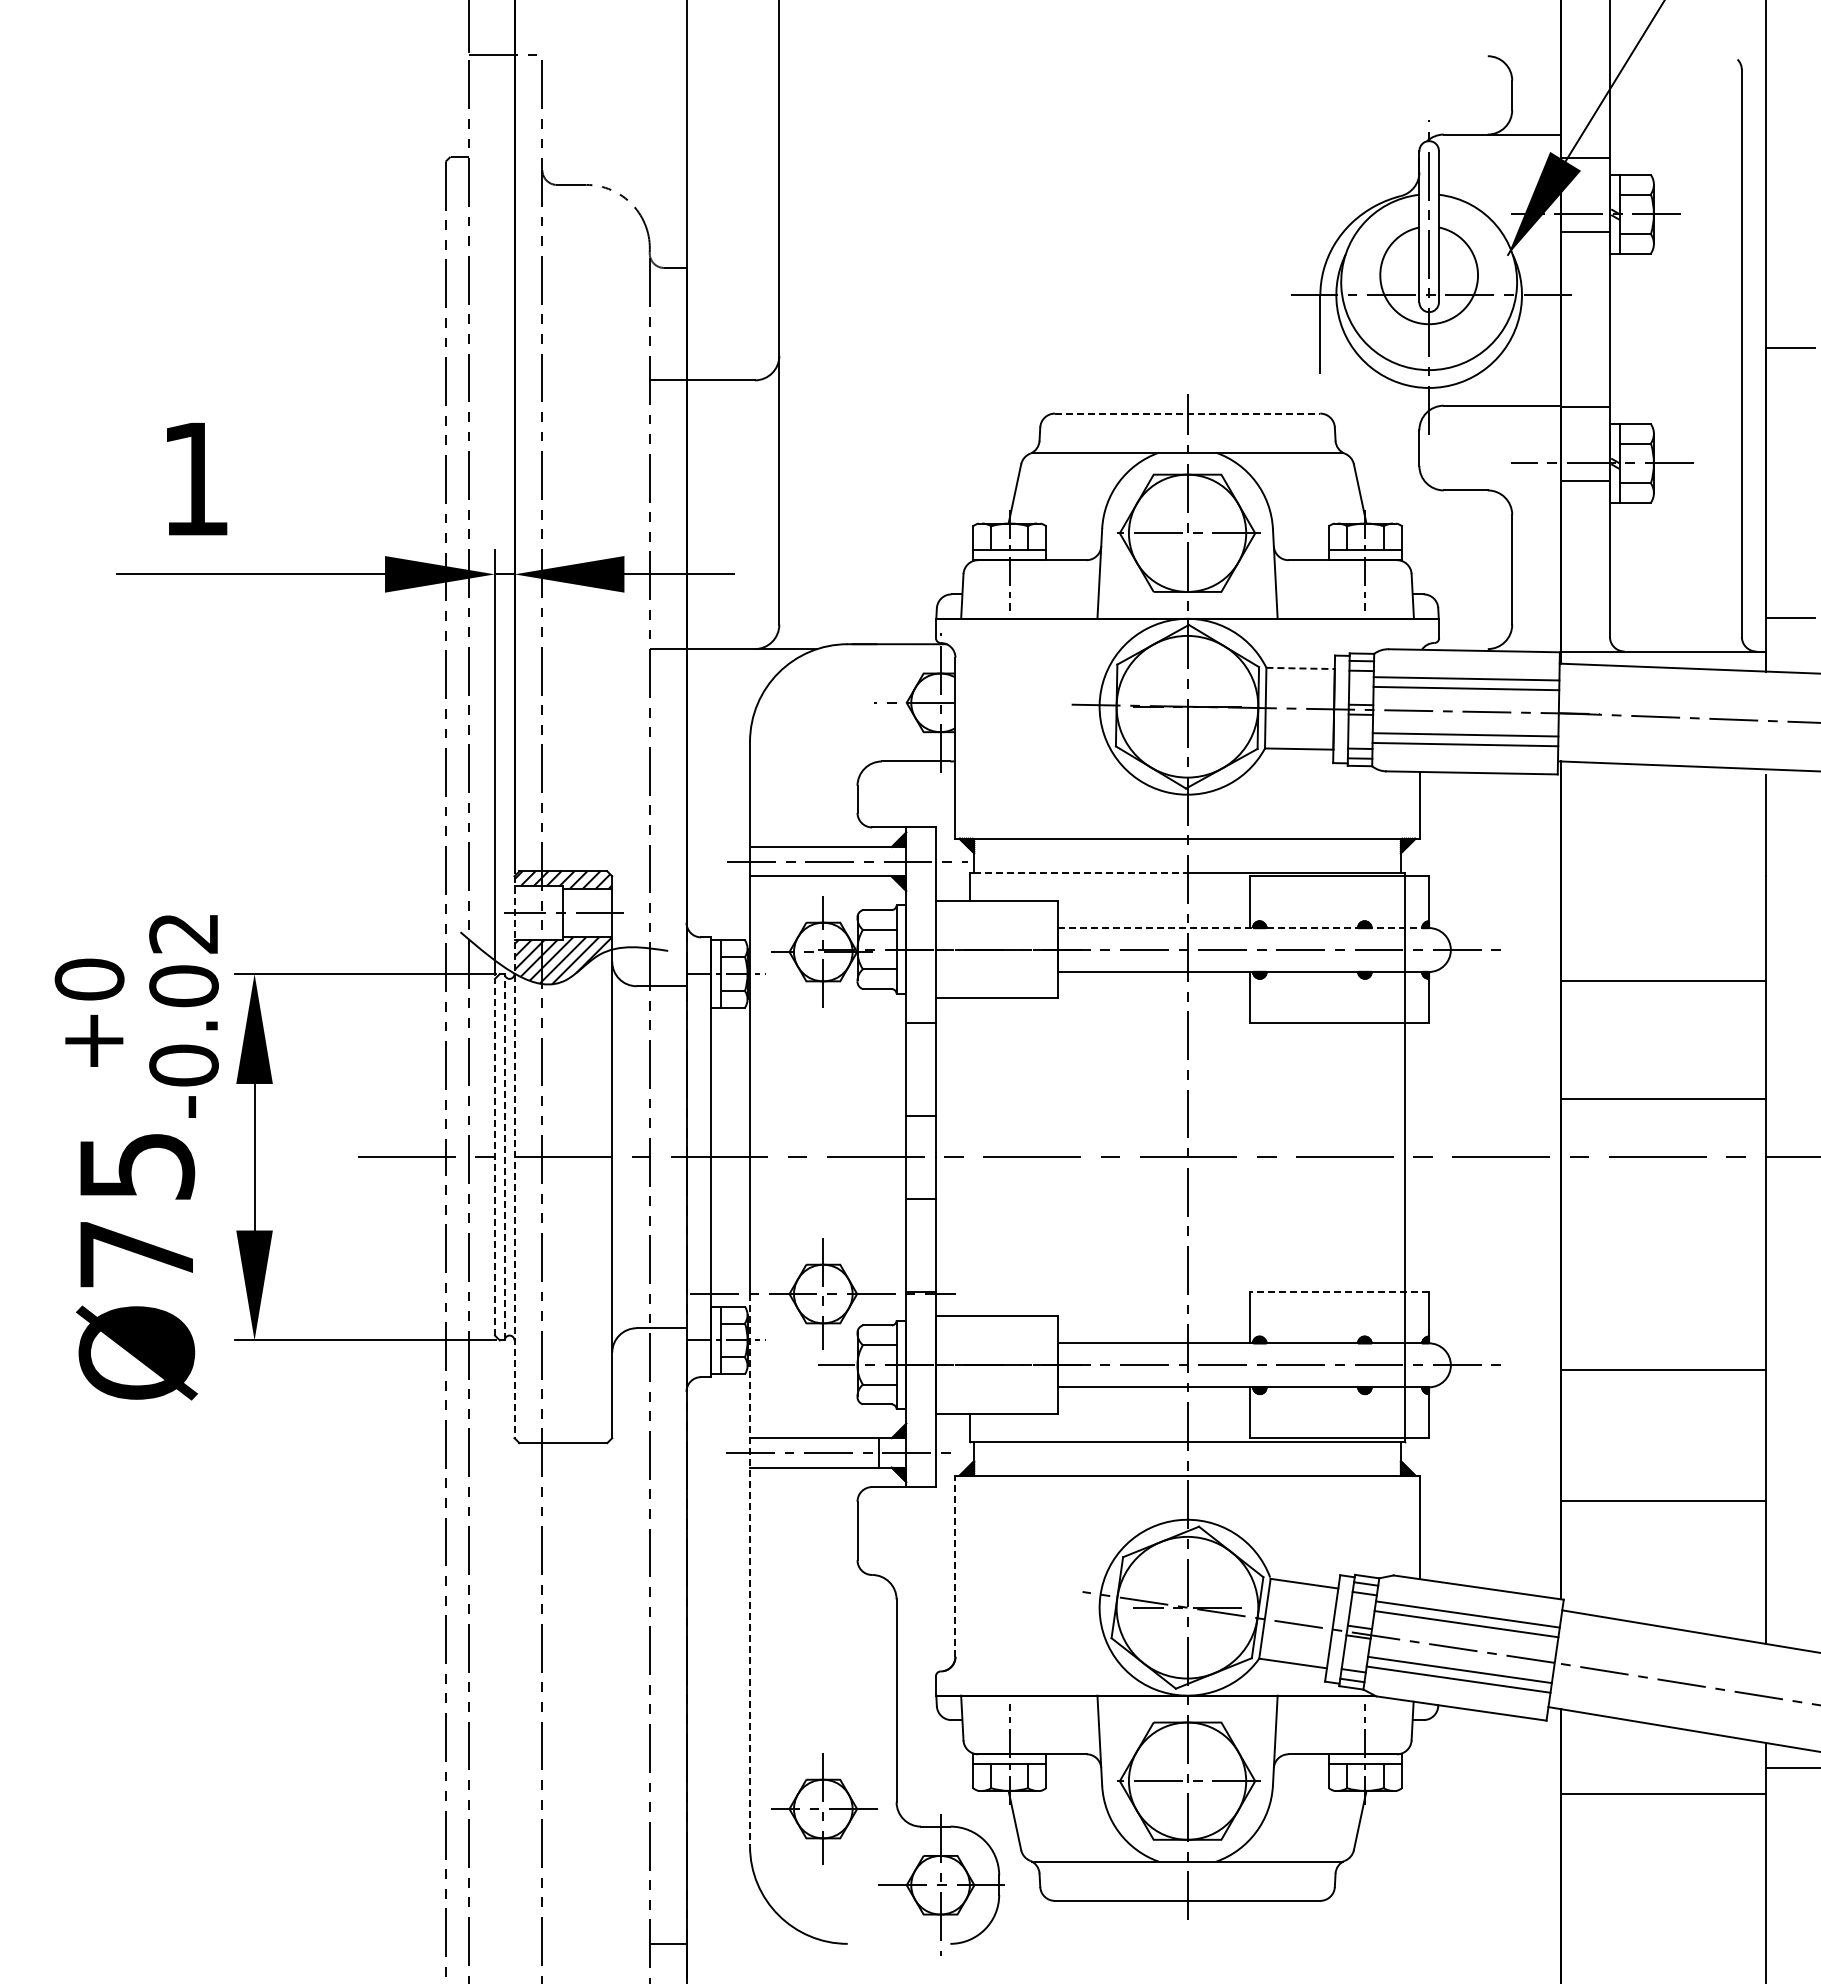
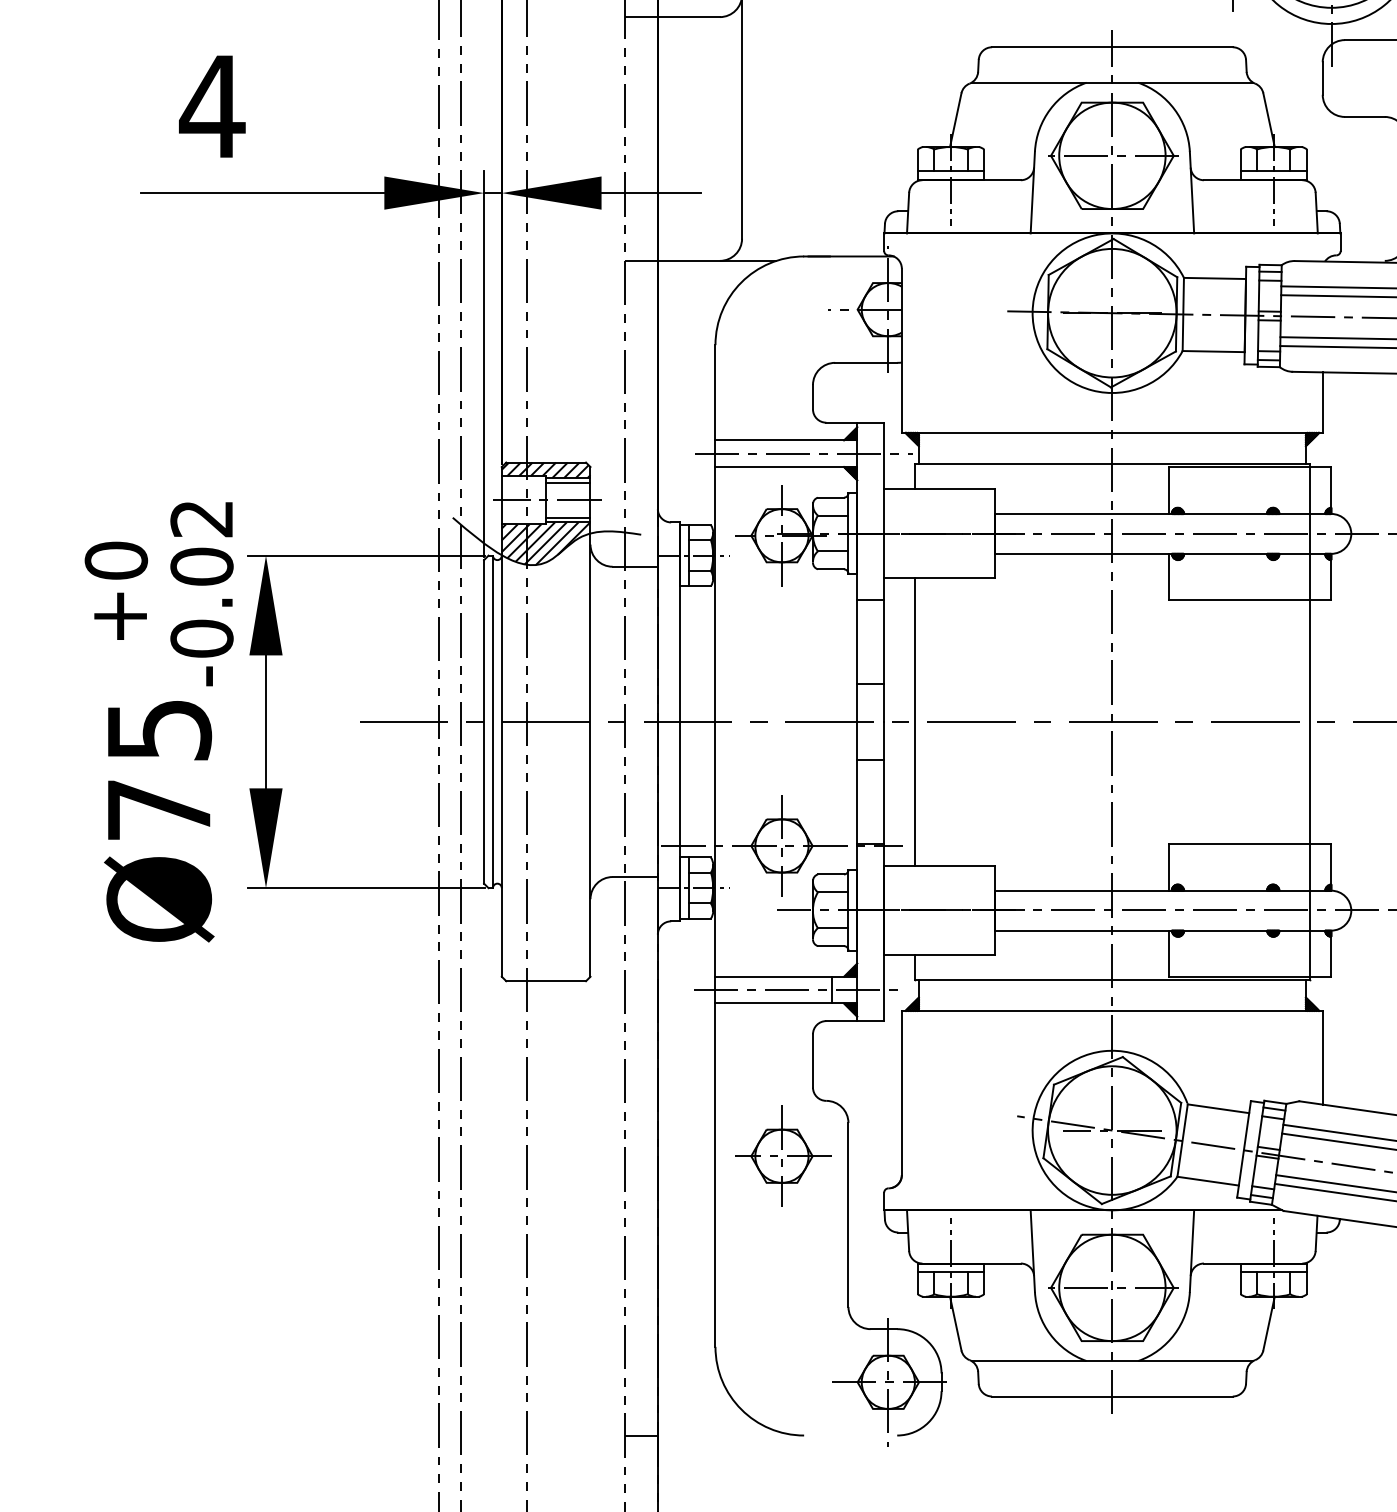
line: (1187, 413) -> (1112, 47), dashed -> solid
text: (195, 478) -> (212, 106), 1 -> 4
line: (1301, 668) -> (1215, 278), dashed -> solid
line: (1080, 872) -> (1015, 463), dashed -> solid
line: (587, 893) -> (568, 482), added
line: (1243, 928) -> (1163, 514), dashed -> solid
line: (587, 932) -> (568, 518), added
line: (494, 1156) -> (483, 721), dashed -> solid
line: (504, 1156) -> (492, 721), dashed -> solid
line: (514, 1157) -> (501, 722), dashed -> solid
line: (969, 1157) -> (914, 722), added
line: (1339, 1291) -> (1250, 843), dashed -> solid
line: (955, 1565) -> (901, 1092), dashed -> solid
line: (750, 1570) -> (715, 1096), dashed -> solid
part: (824, 1808) -> (783, 1155), moved

